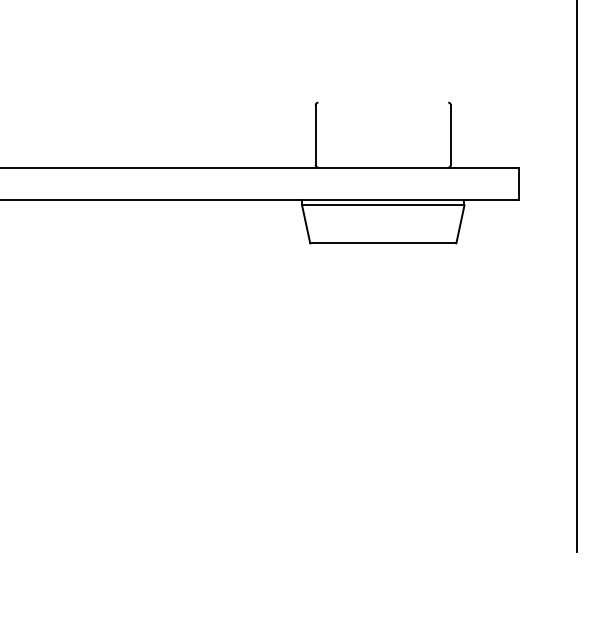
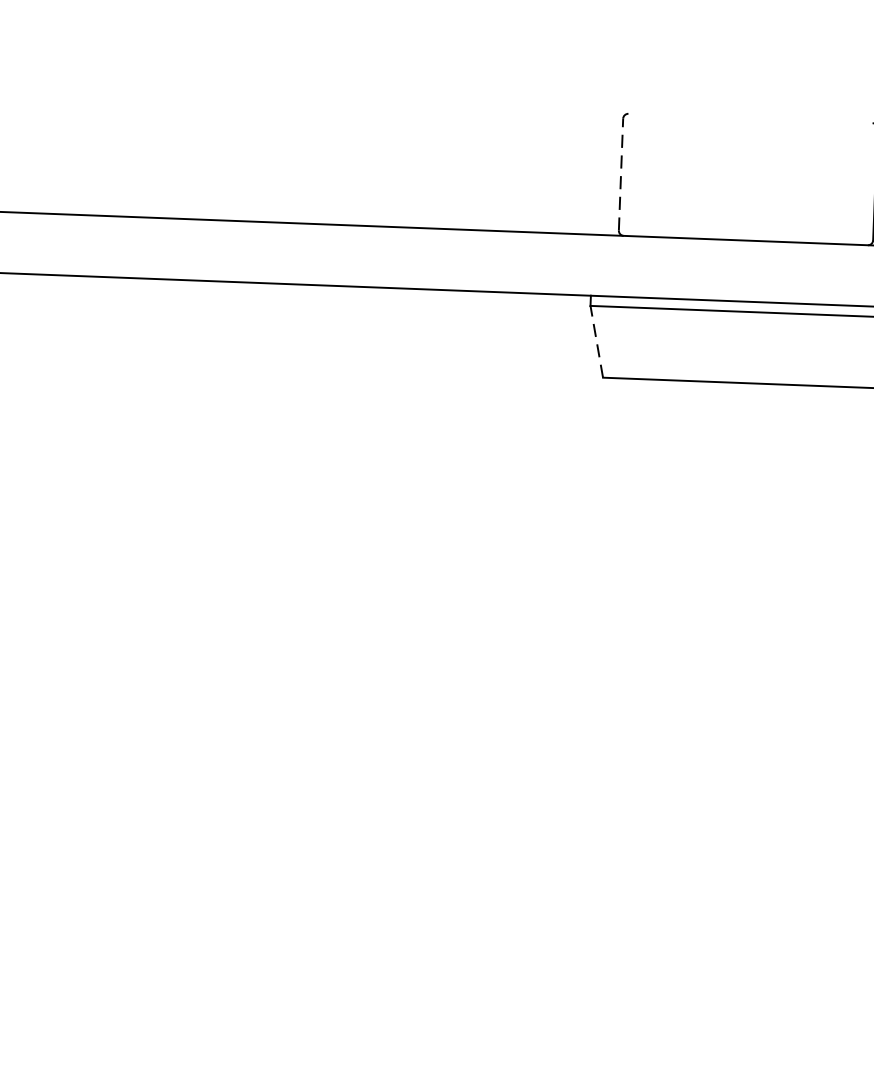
line: (315, 135) -> (620, 175), solid -> dashed
line: (306, 223) -> (597, 340), solid -> dashed

